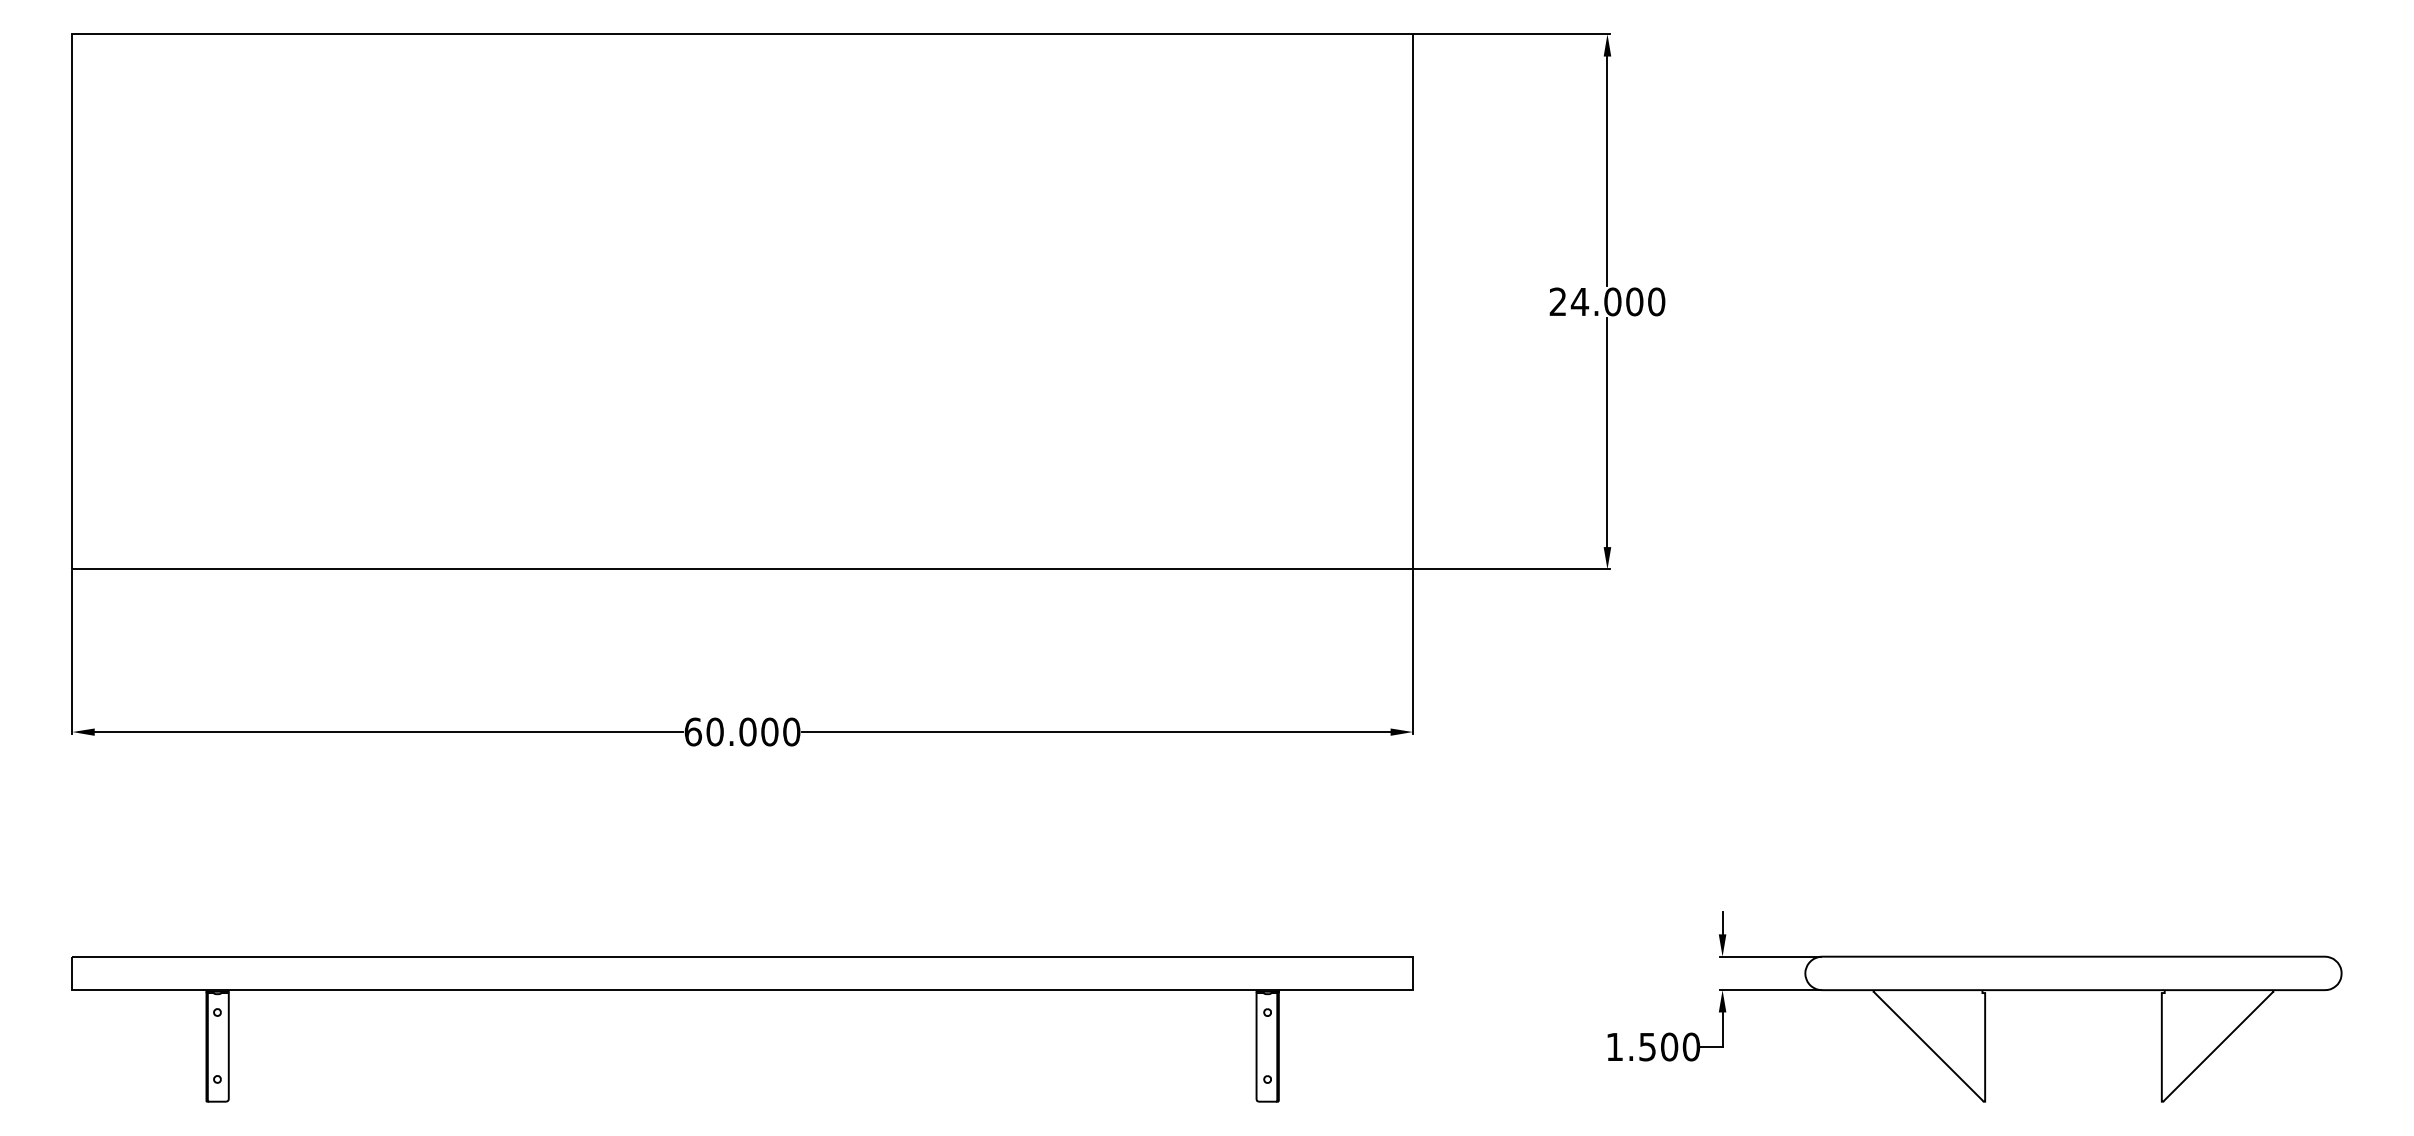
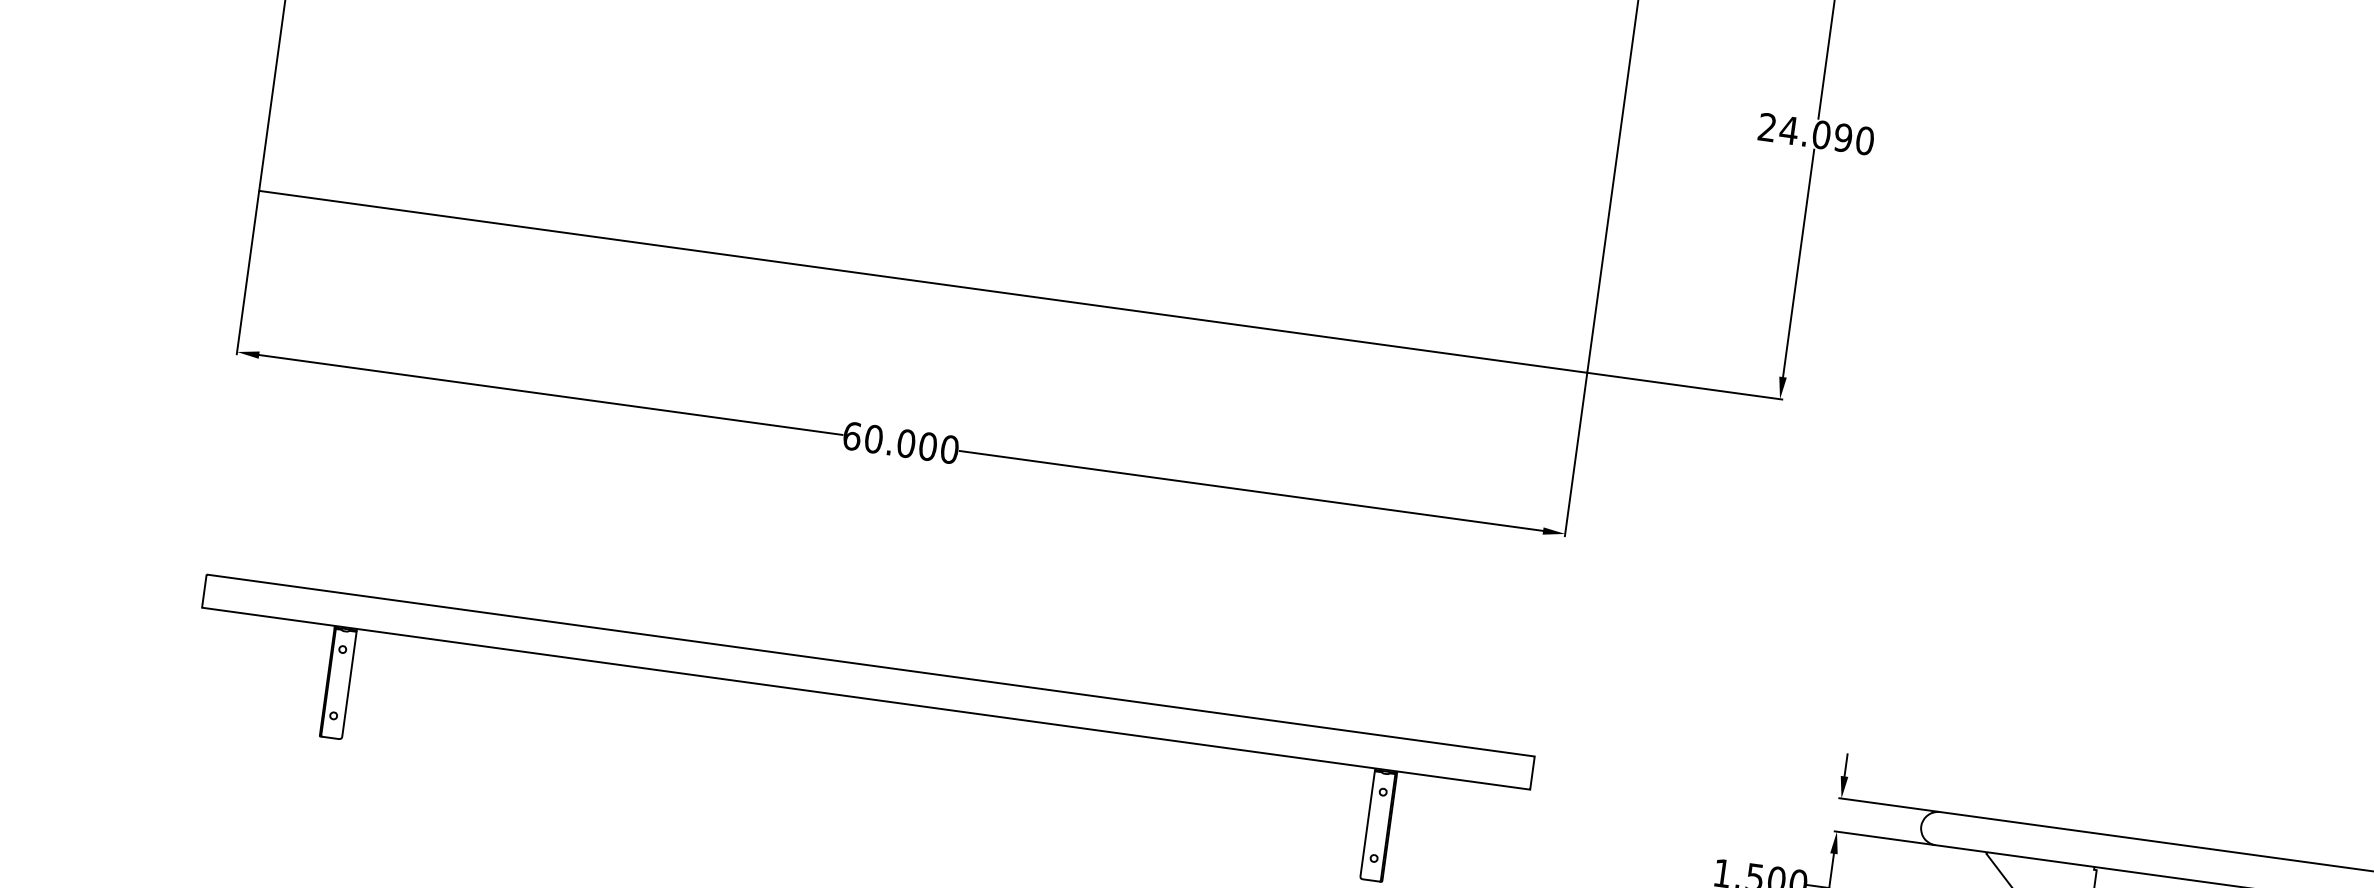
text: (1634, 301) -> (1843, 137), 24.000 -> 24.090

